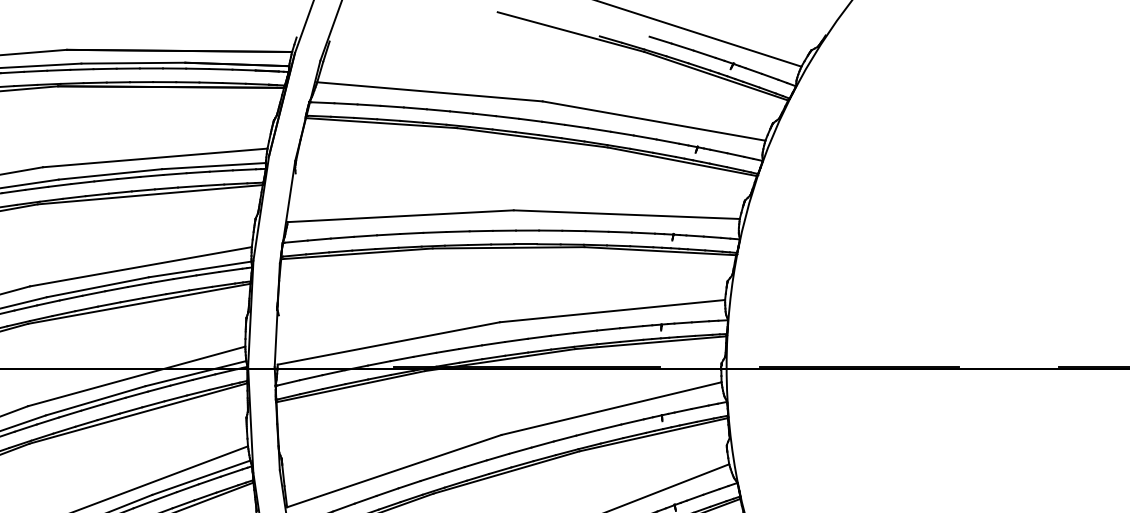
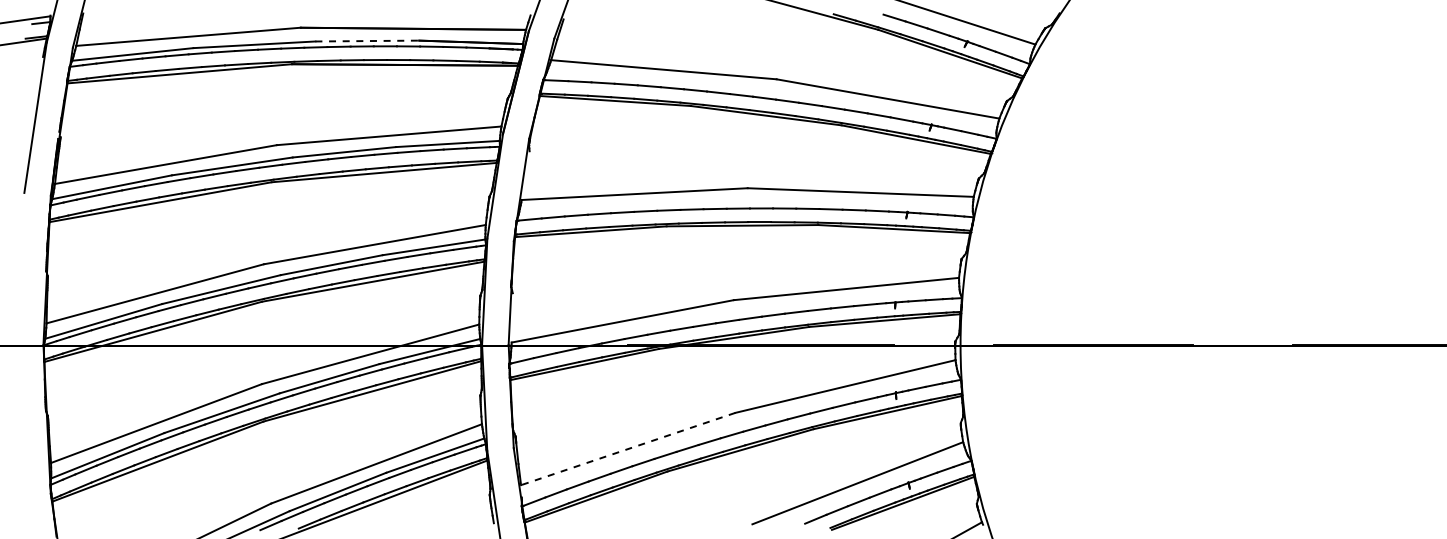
line: (133, 63) -> (367, 41), solid -> dashed
line: (393, 471) -> (627, 449), solid -> dashed

